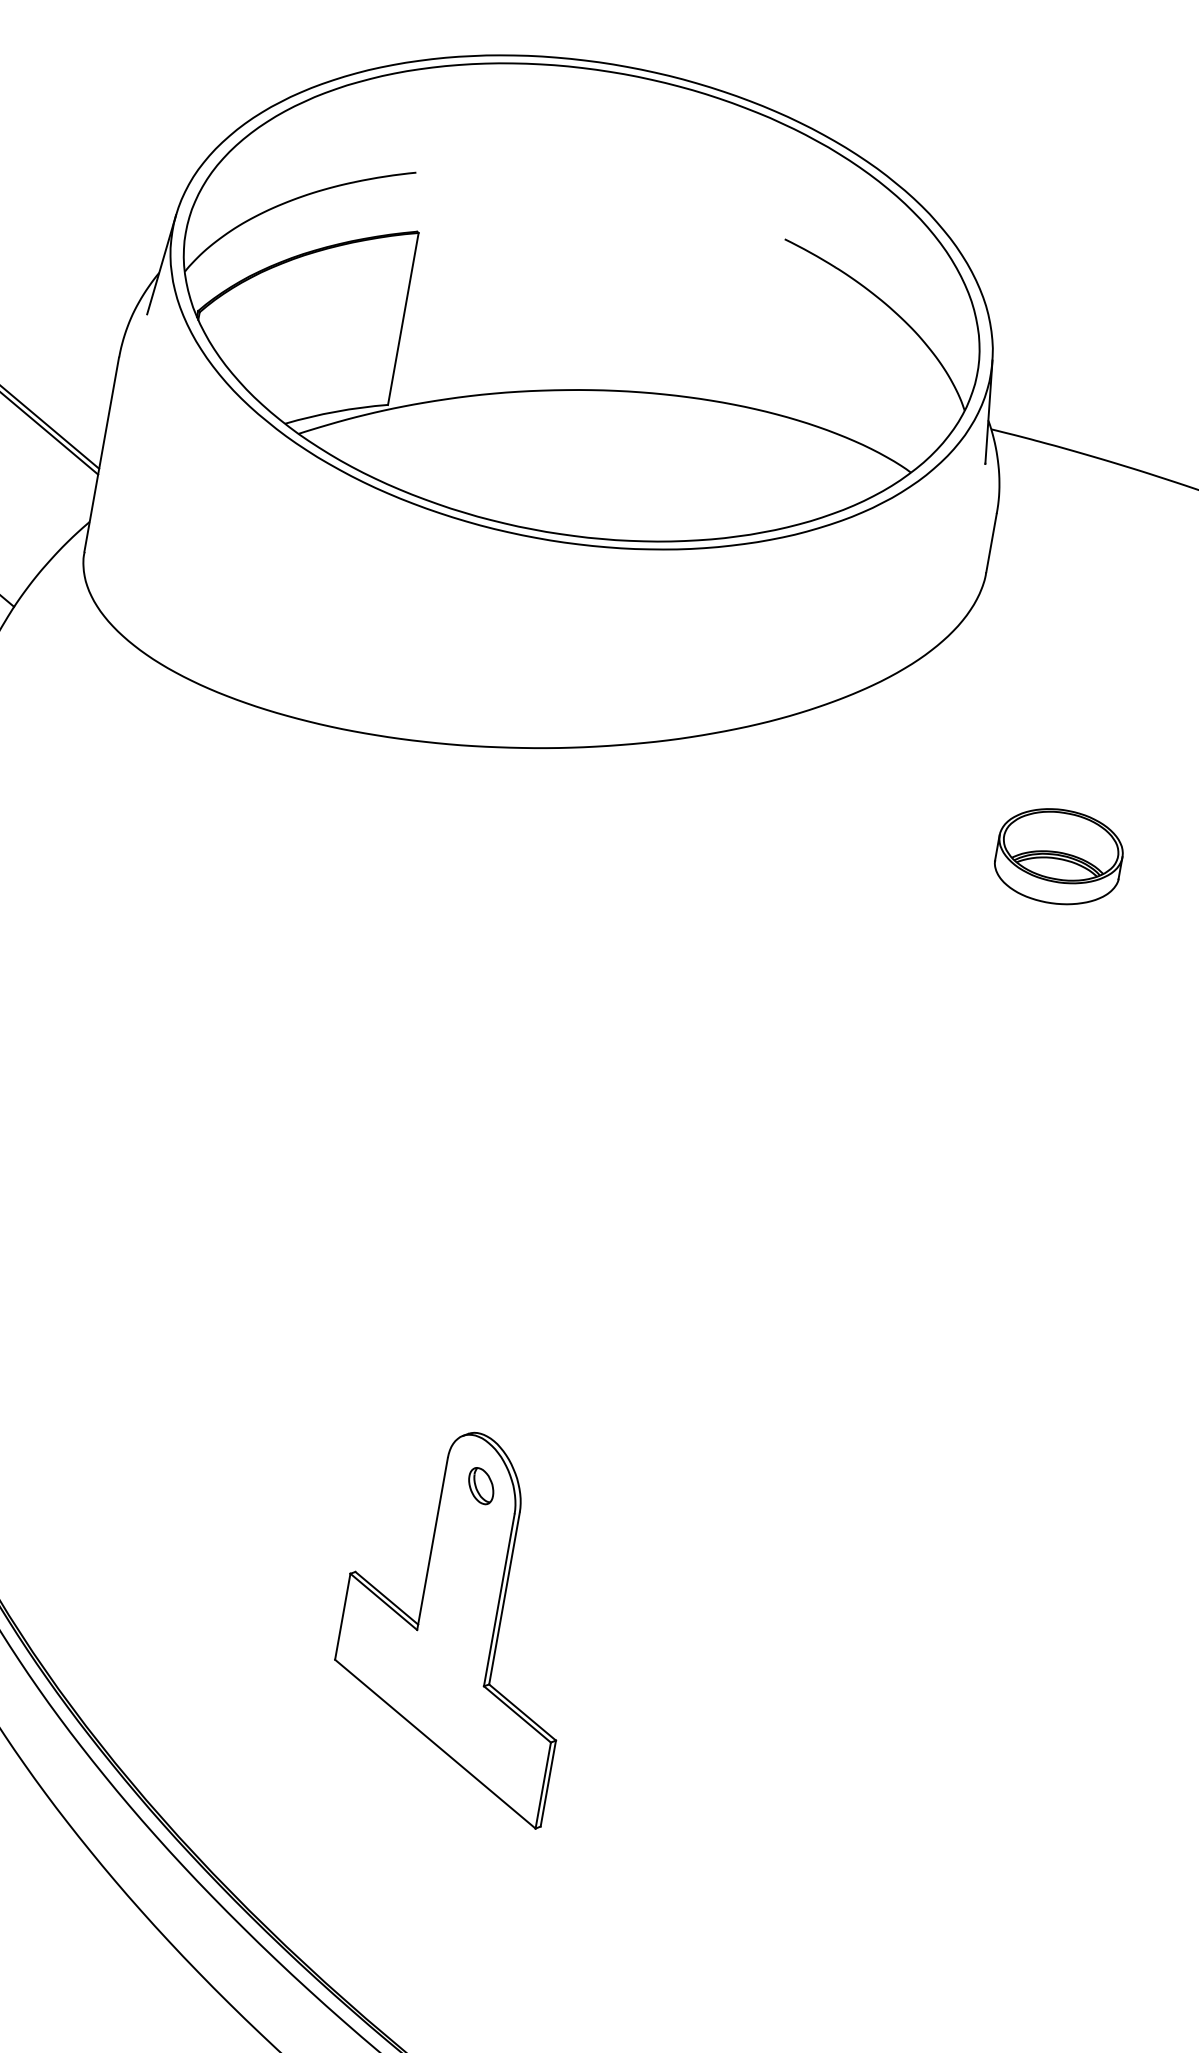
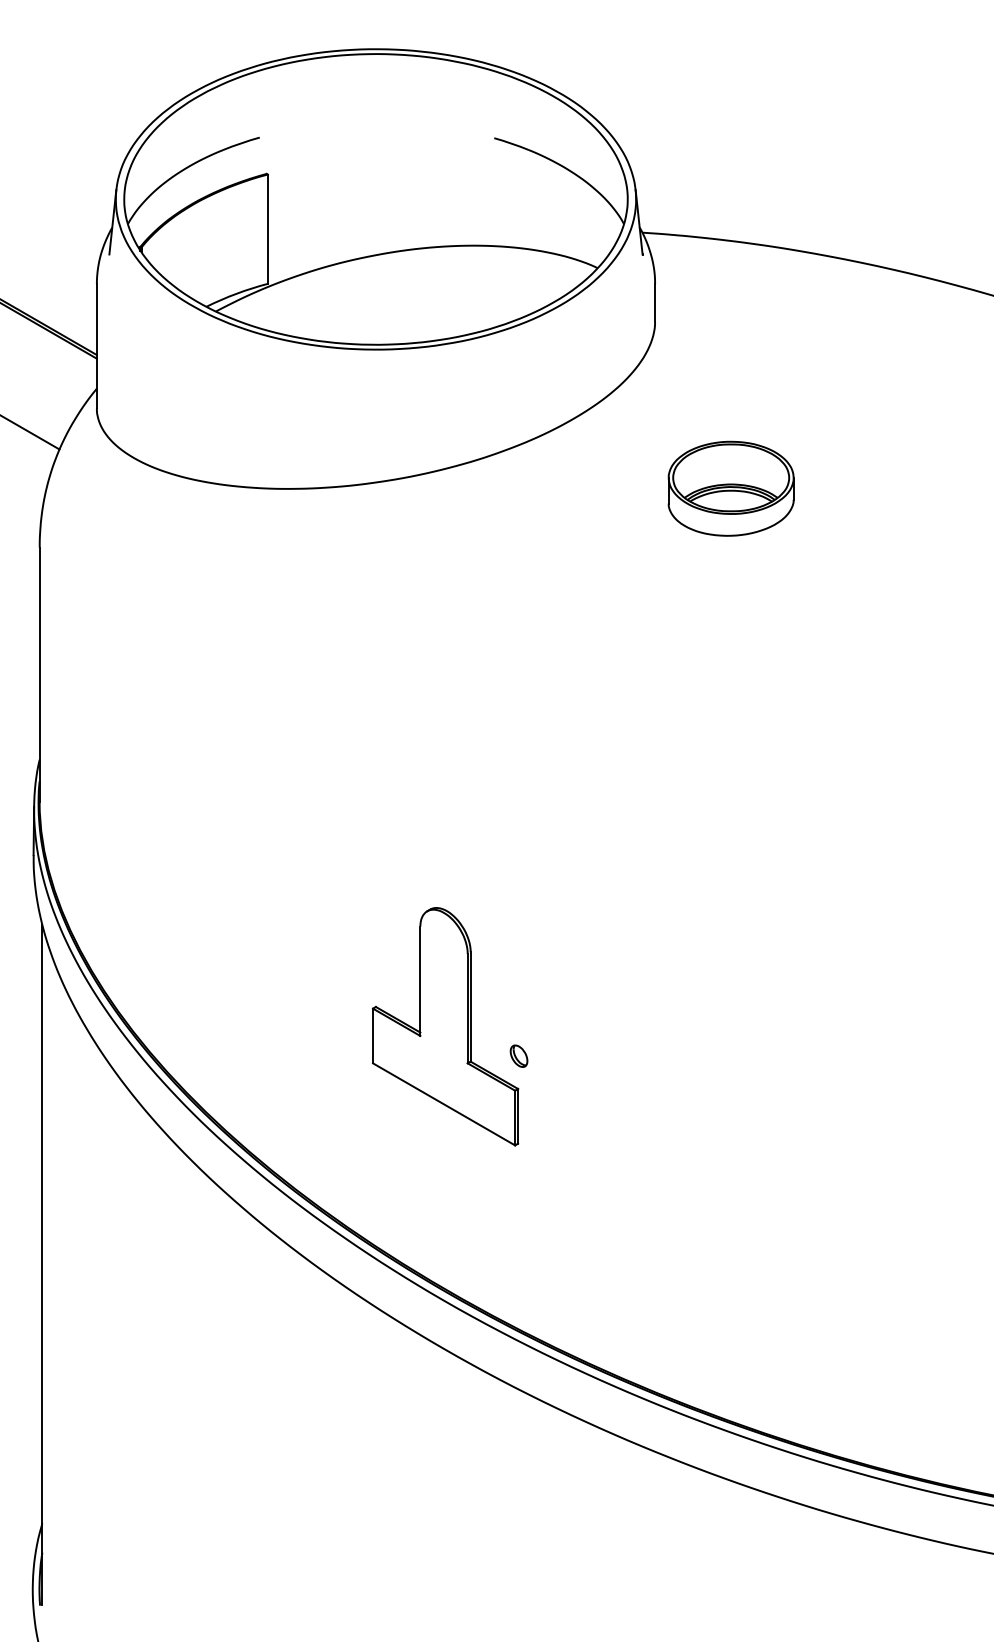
part: (1059, 856) -> (731, 488), size x1.6
part: (480, 1484) -> (518, 1055), moved

